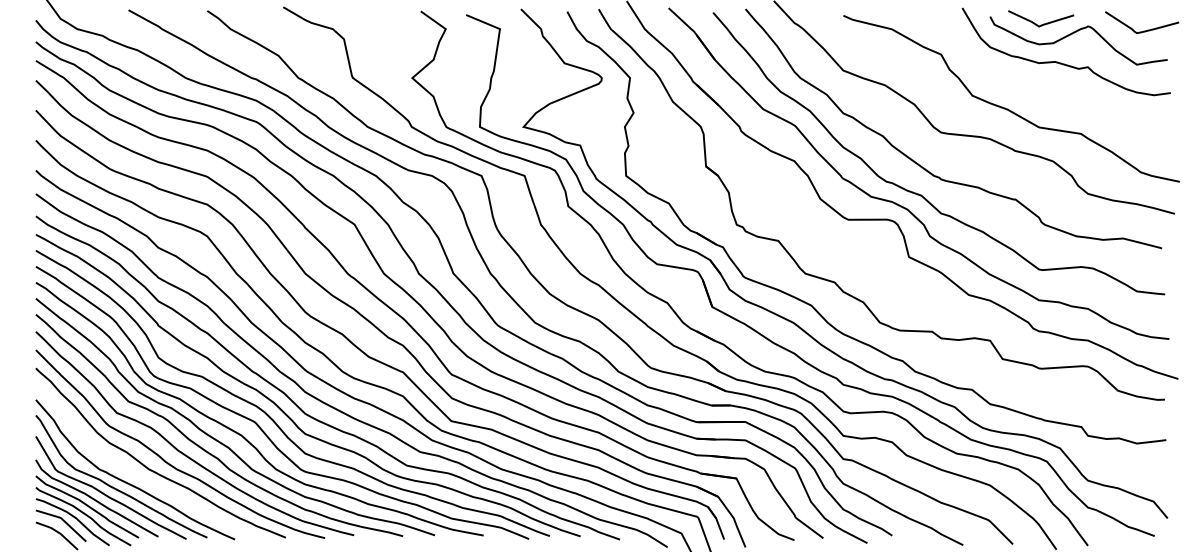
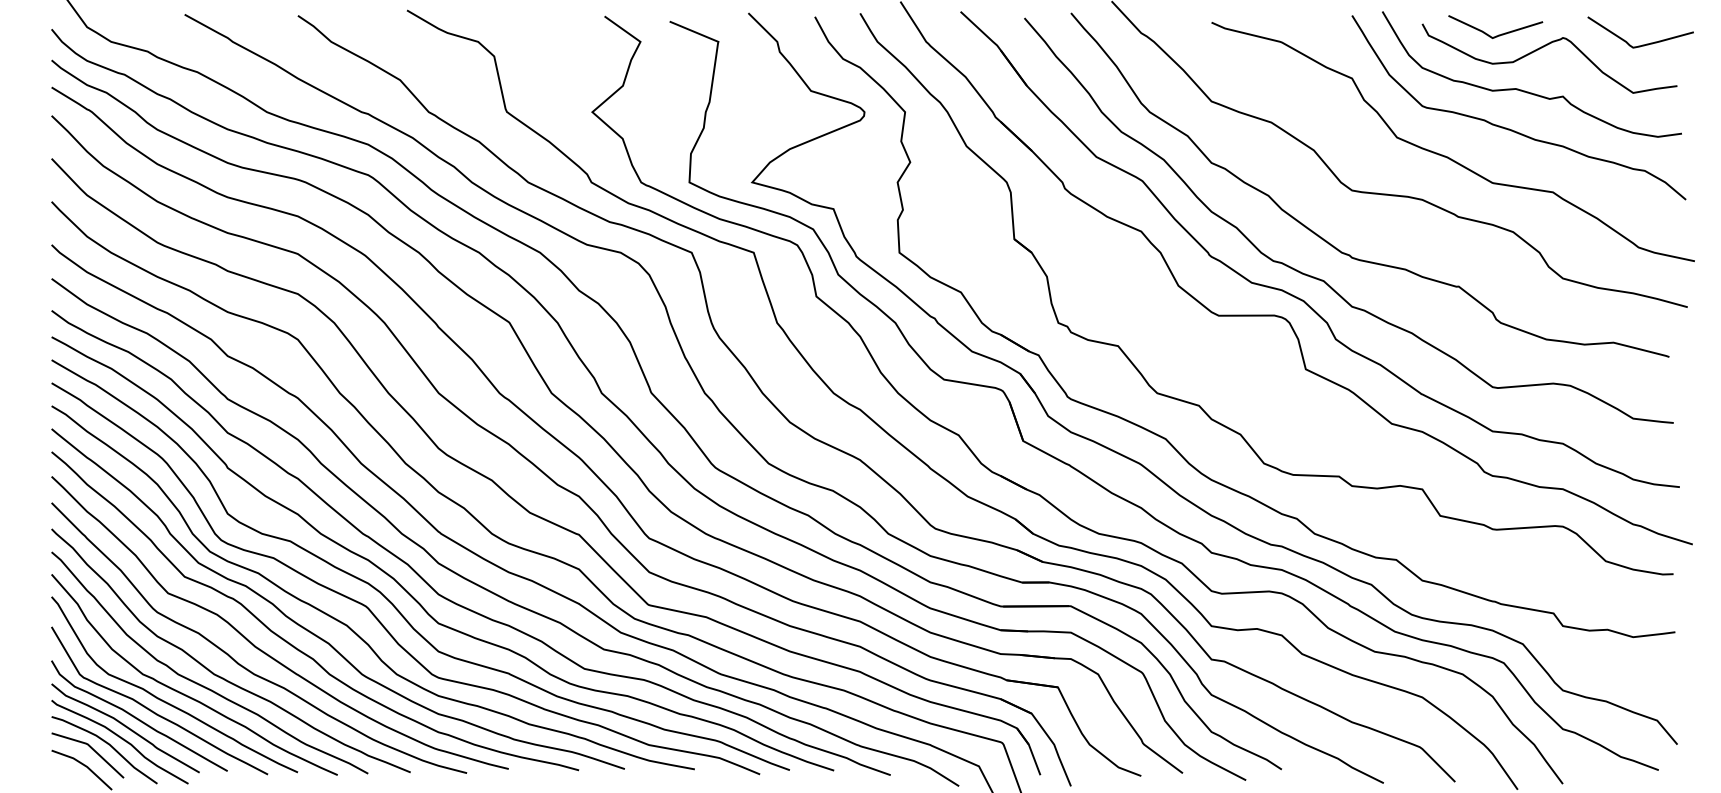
curve: (1052, 89) -> (1511, 128), added
curve: (139, 475) -> (200, 683), added

